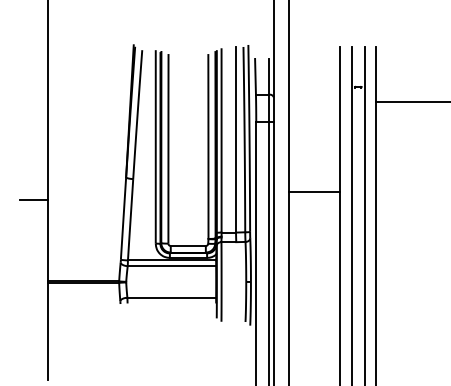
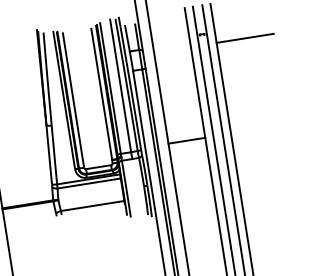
line: (314, 191) -> (186, 140), moved

